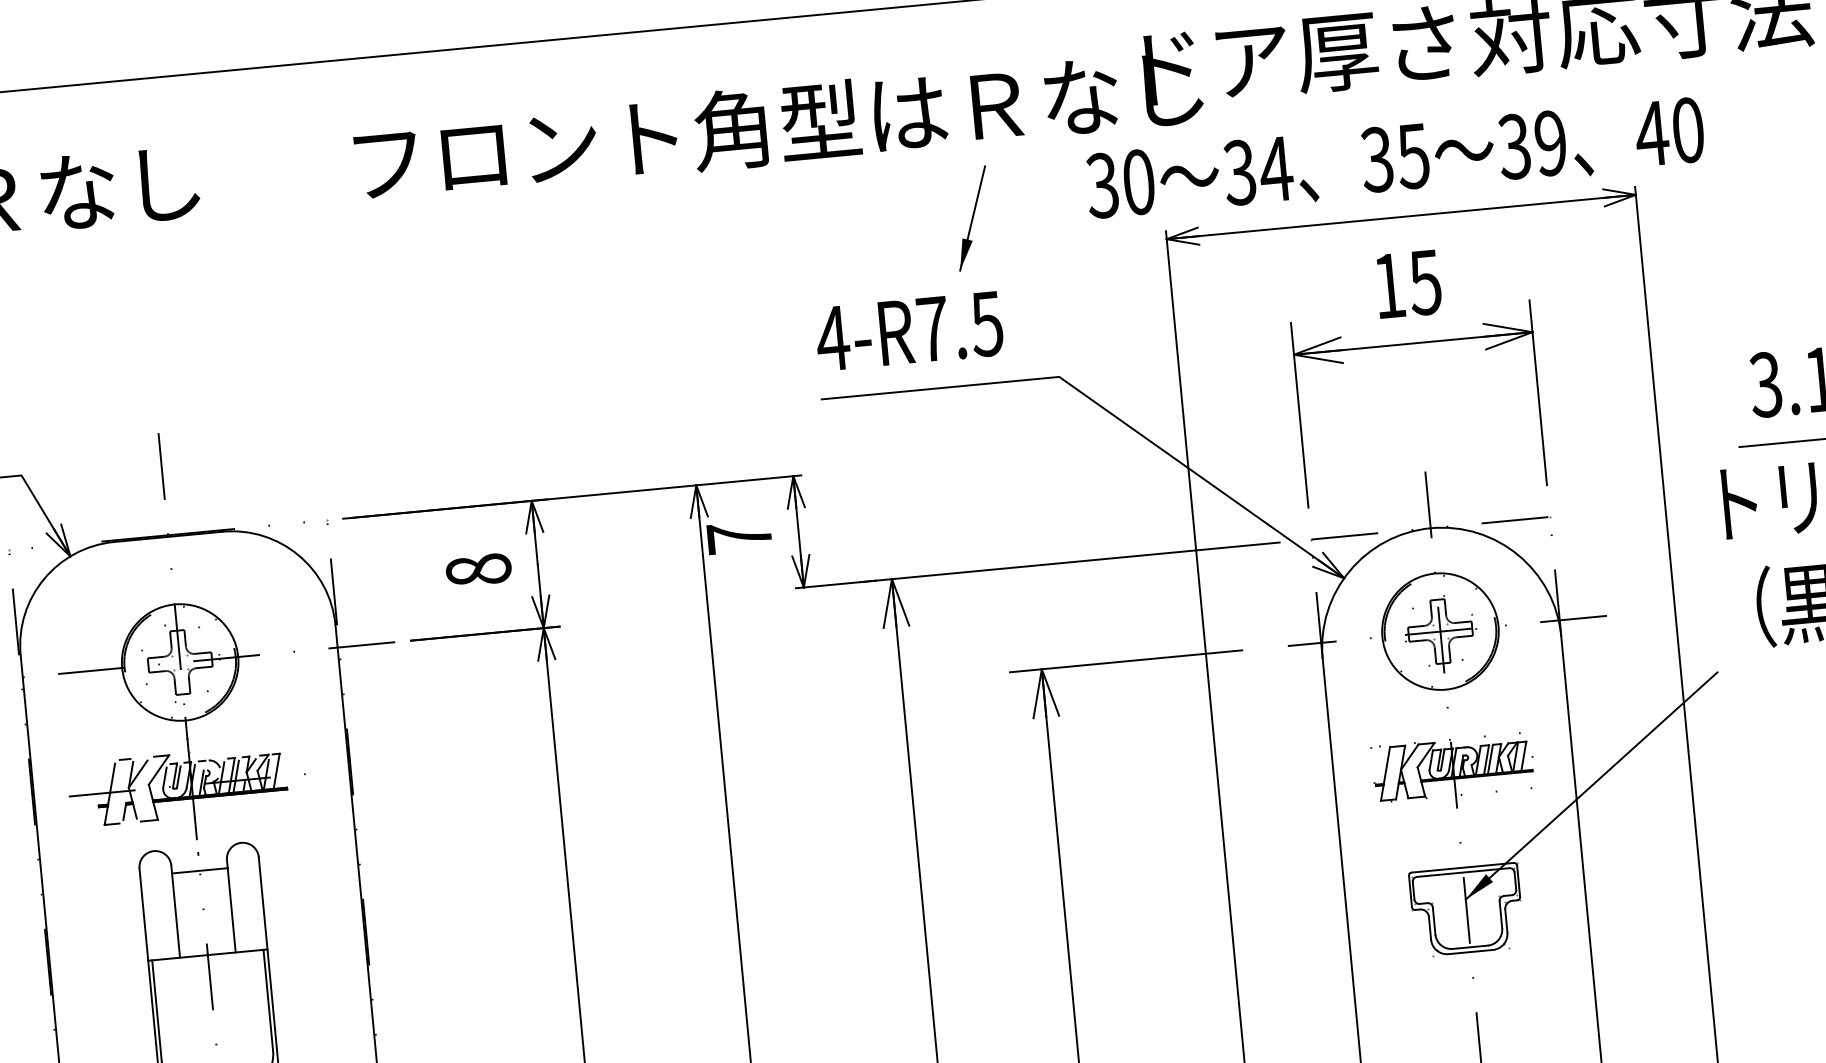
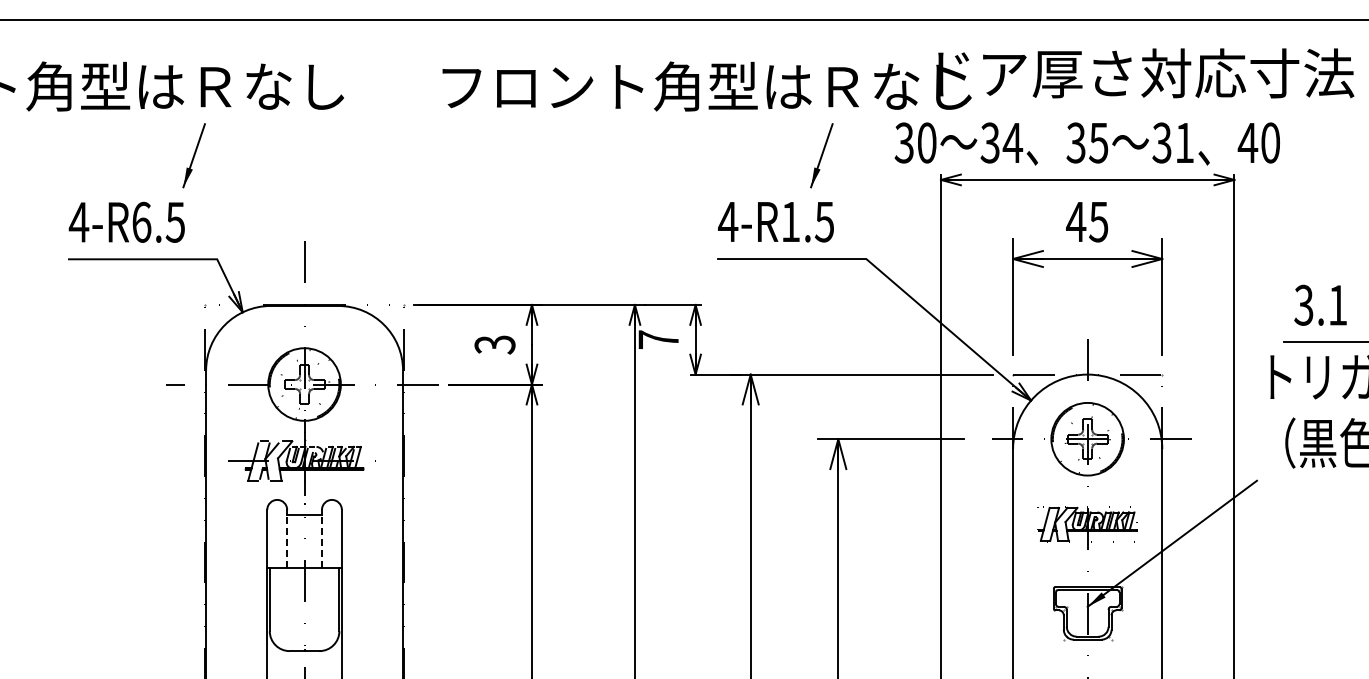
text: (1550, 142) -> (1184, 142), 39 -> 31
text: (1389, 285) -> (1076, 221), 15 -> 45
text: (932, 328) -> (790, 221), 4-R7.5 -> 4-R1.5
text: (477, 569) -> (494, 344), 8 -> 3
line: (230, 909) -> (321, 540), solid -> dashed
line: (176, 914) -> (287, 540), solid -> dashed

